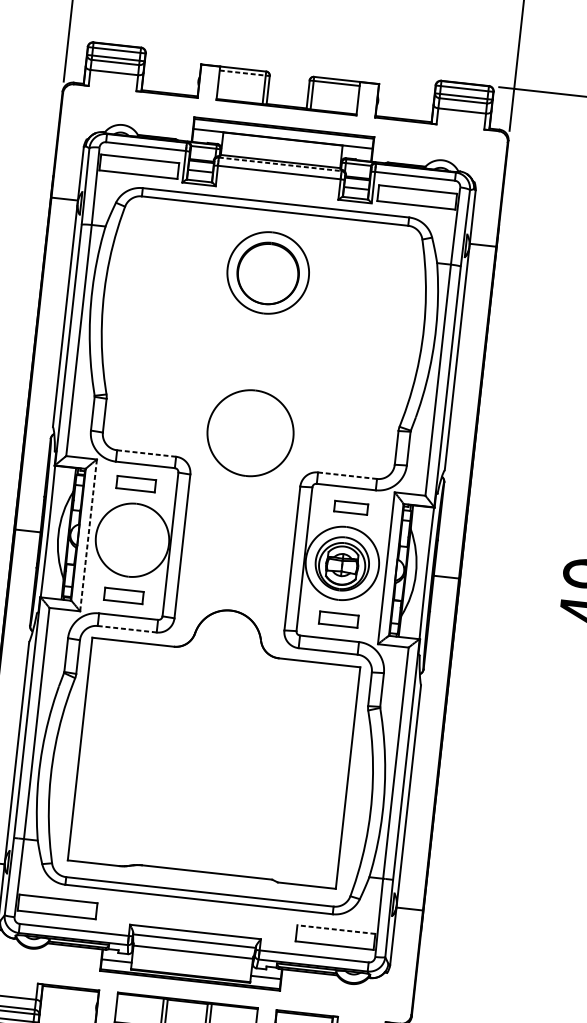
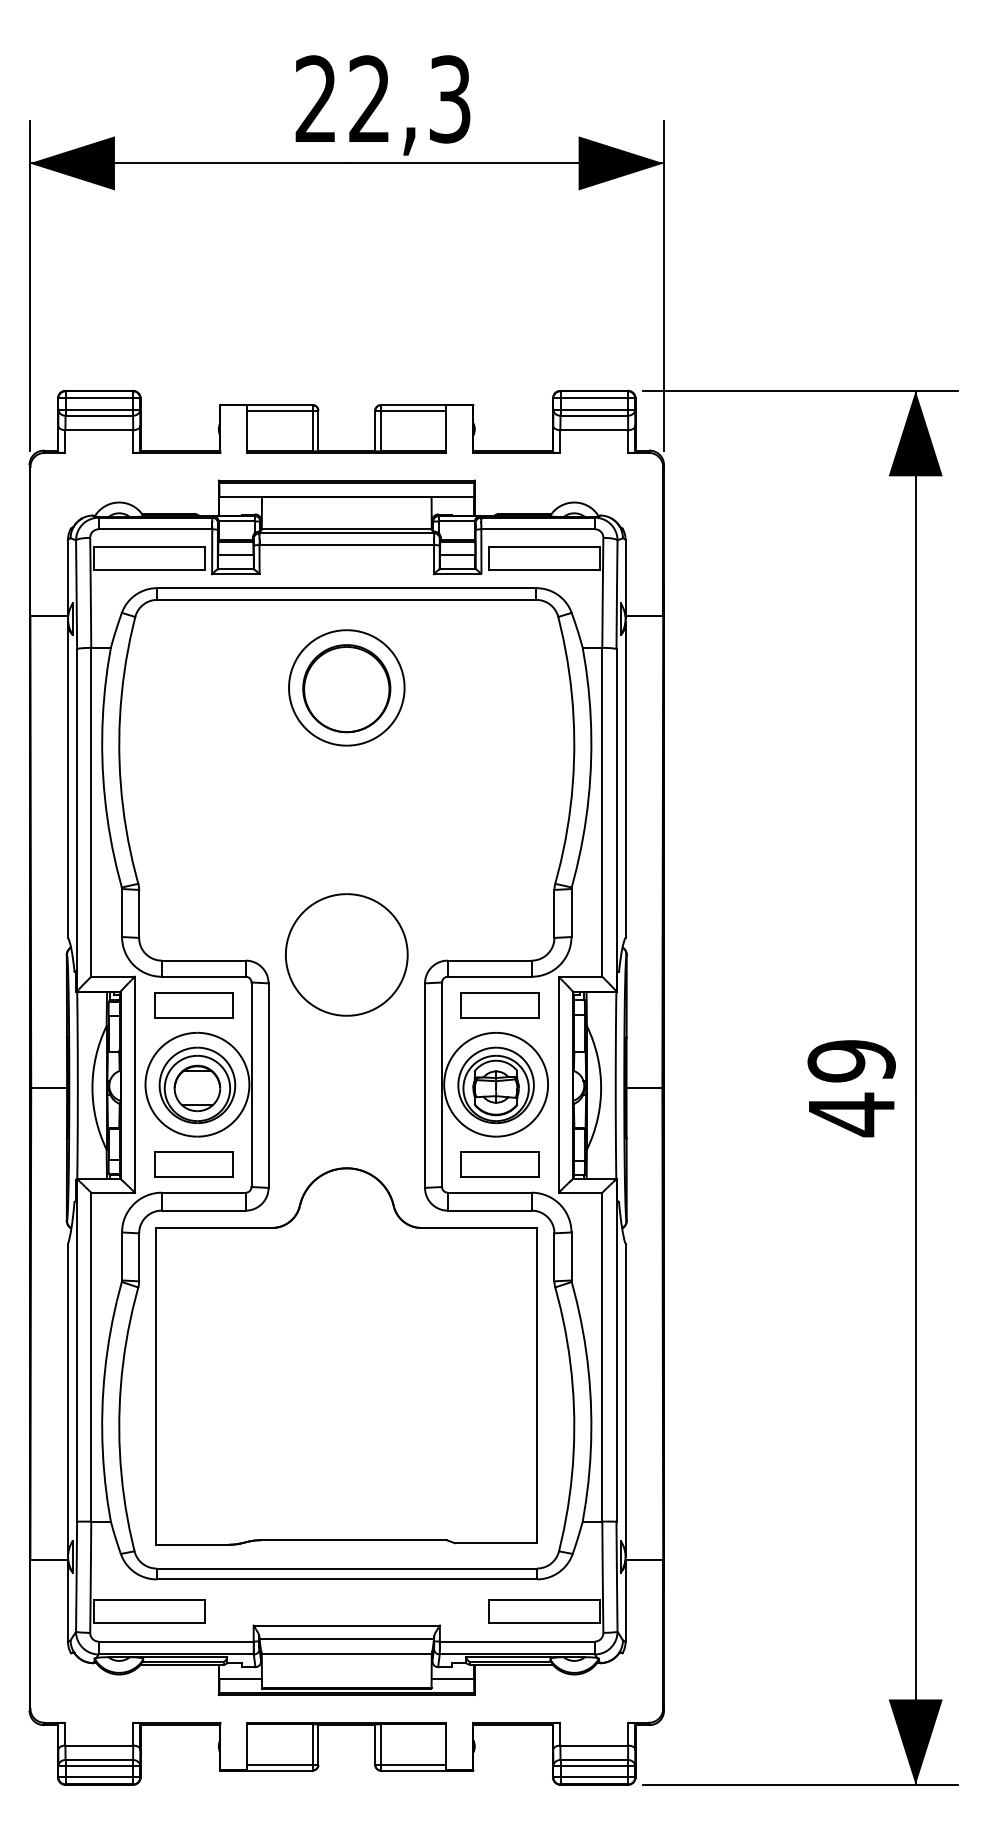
line: (244, 72) -> (282, 410), dashed -> solid
line: (280, 164) -> (347, 533), dashed -> solid
part: (250, 432) -> (346, 954), moved
line: (146, 453) -> (203, 960), dashed -> solid
line: (347, 475) -> (489, 960), dashed -> solid
part: (135, 484) -> (193, 1005), size x1.43
part: (350, 508) -> (499, 1005), size x1.67
line: (88, 535) -> (134, 1085), dashed -> solid
part: (132, 540) -> (197, 1085), added
part: (123, 596) -> (193, 1164), size x1.43
part: (338, 619) -> (499, 1164), size x1.43
line: (126, 629) -> (203, 1210), dashed -> solid
line: (336, 929) -> (544, 1600), dashed -> solid

